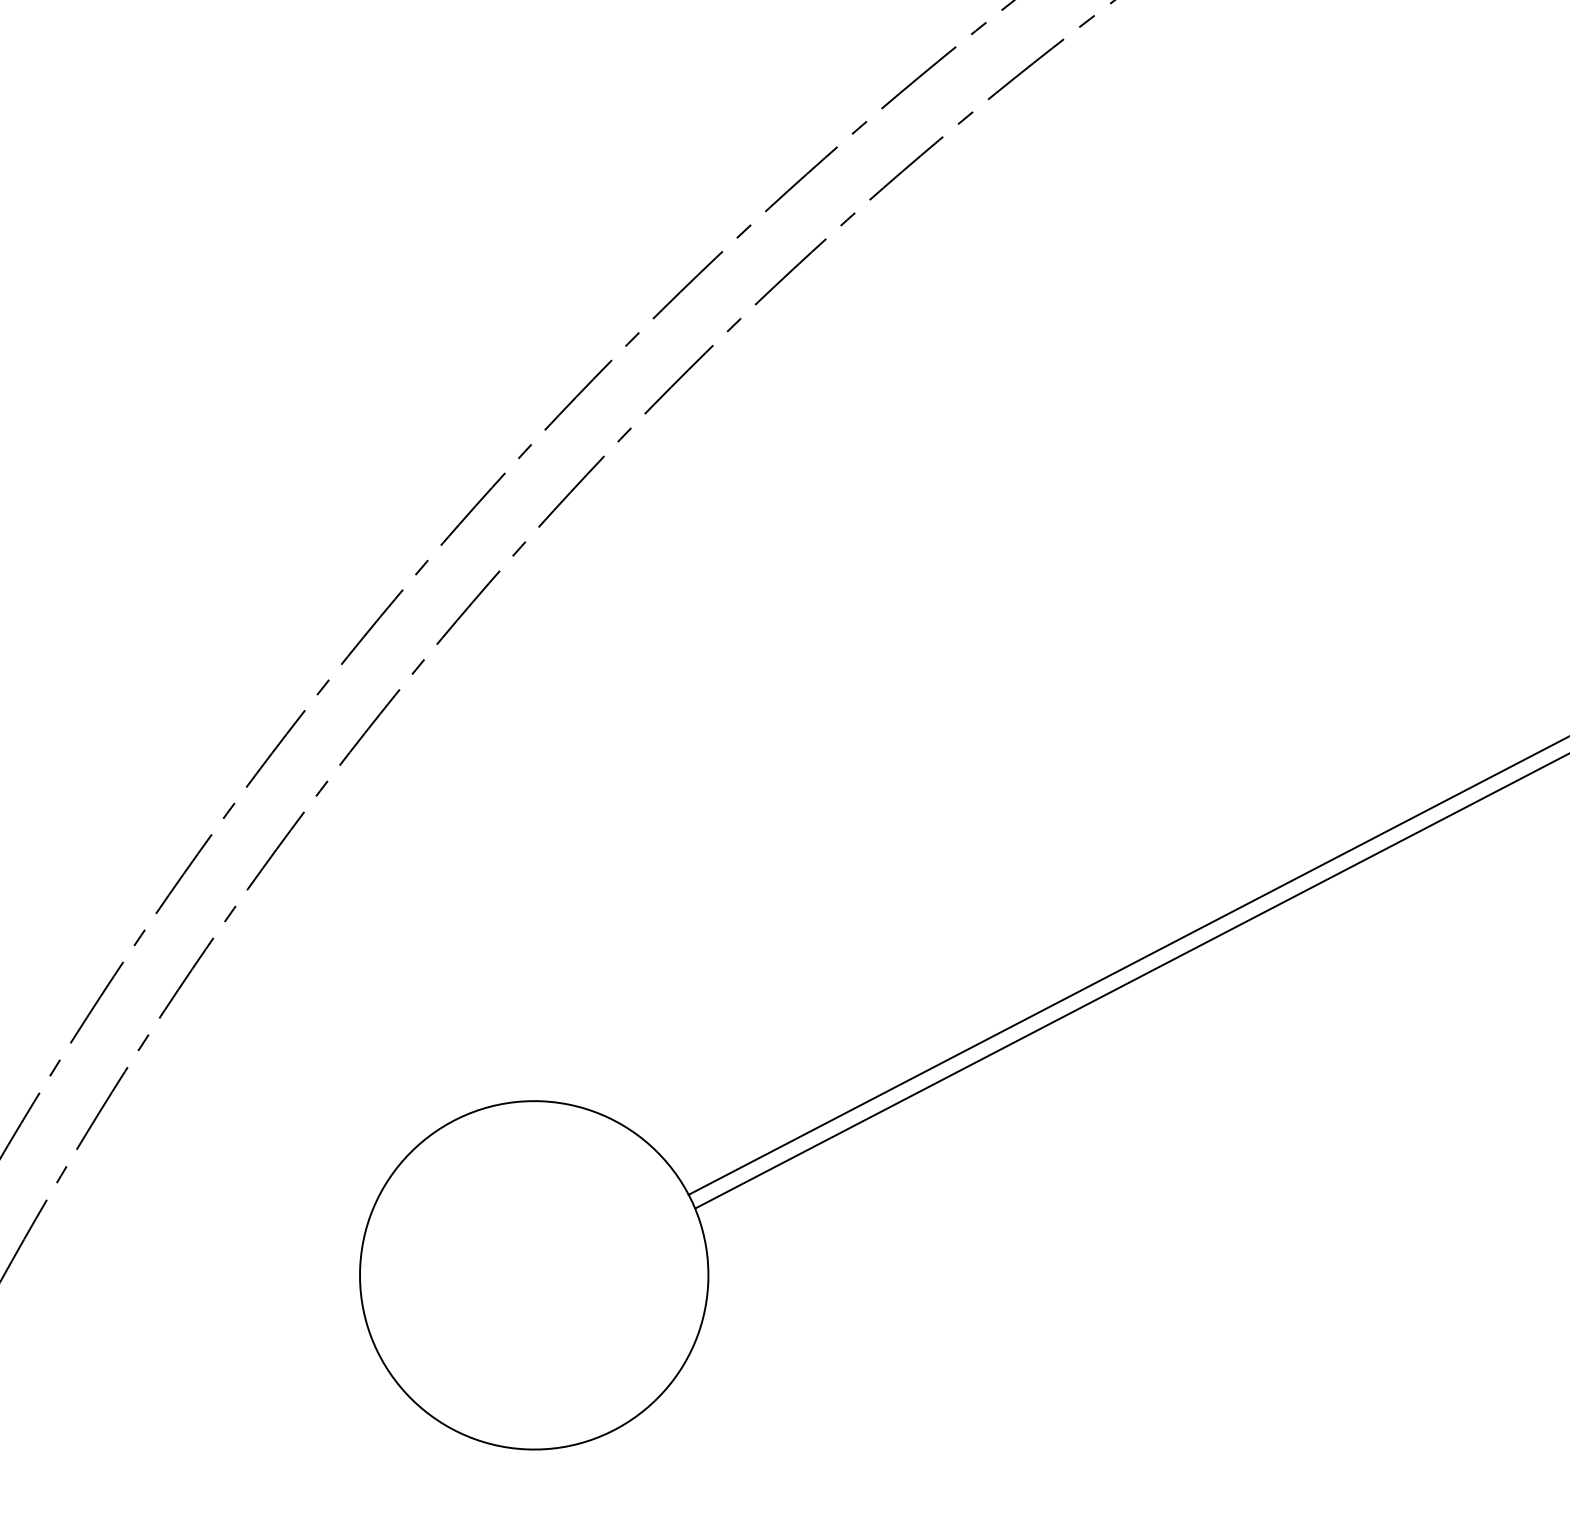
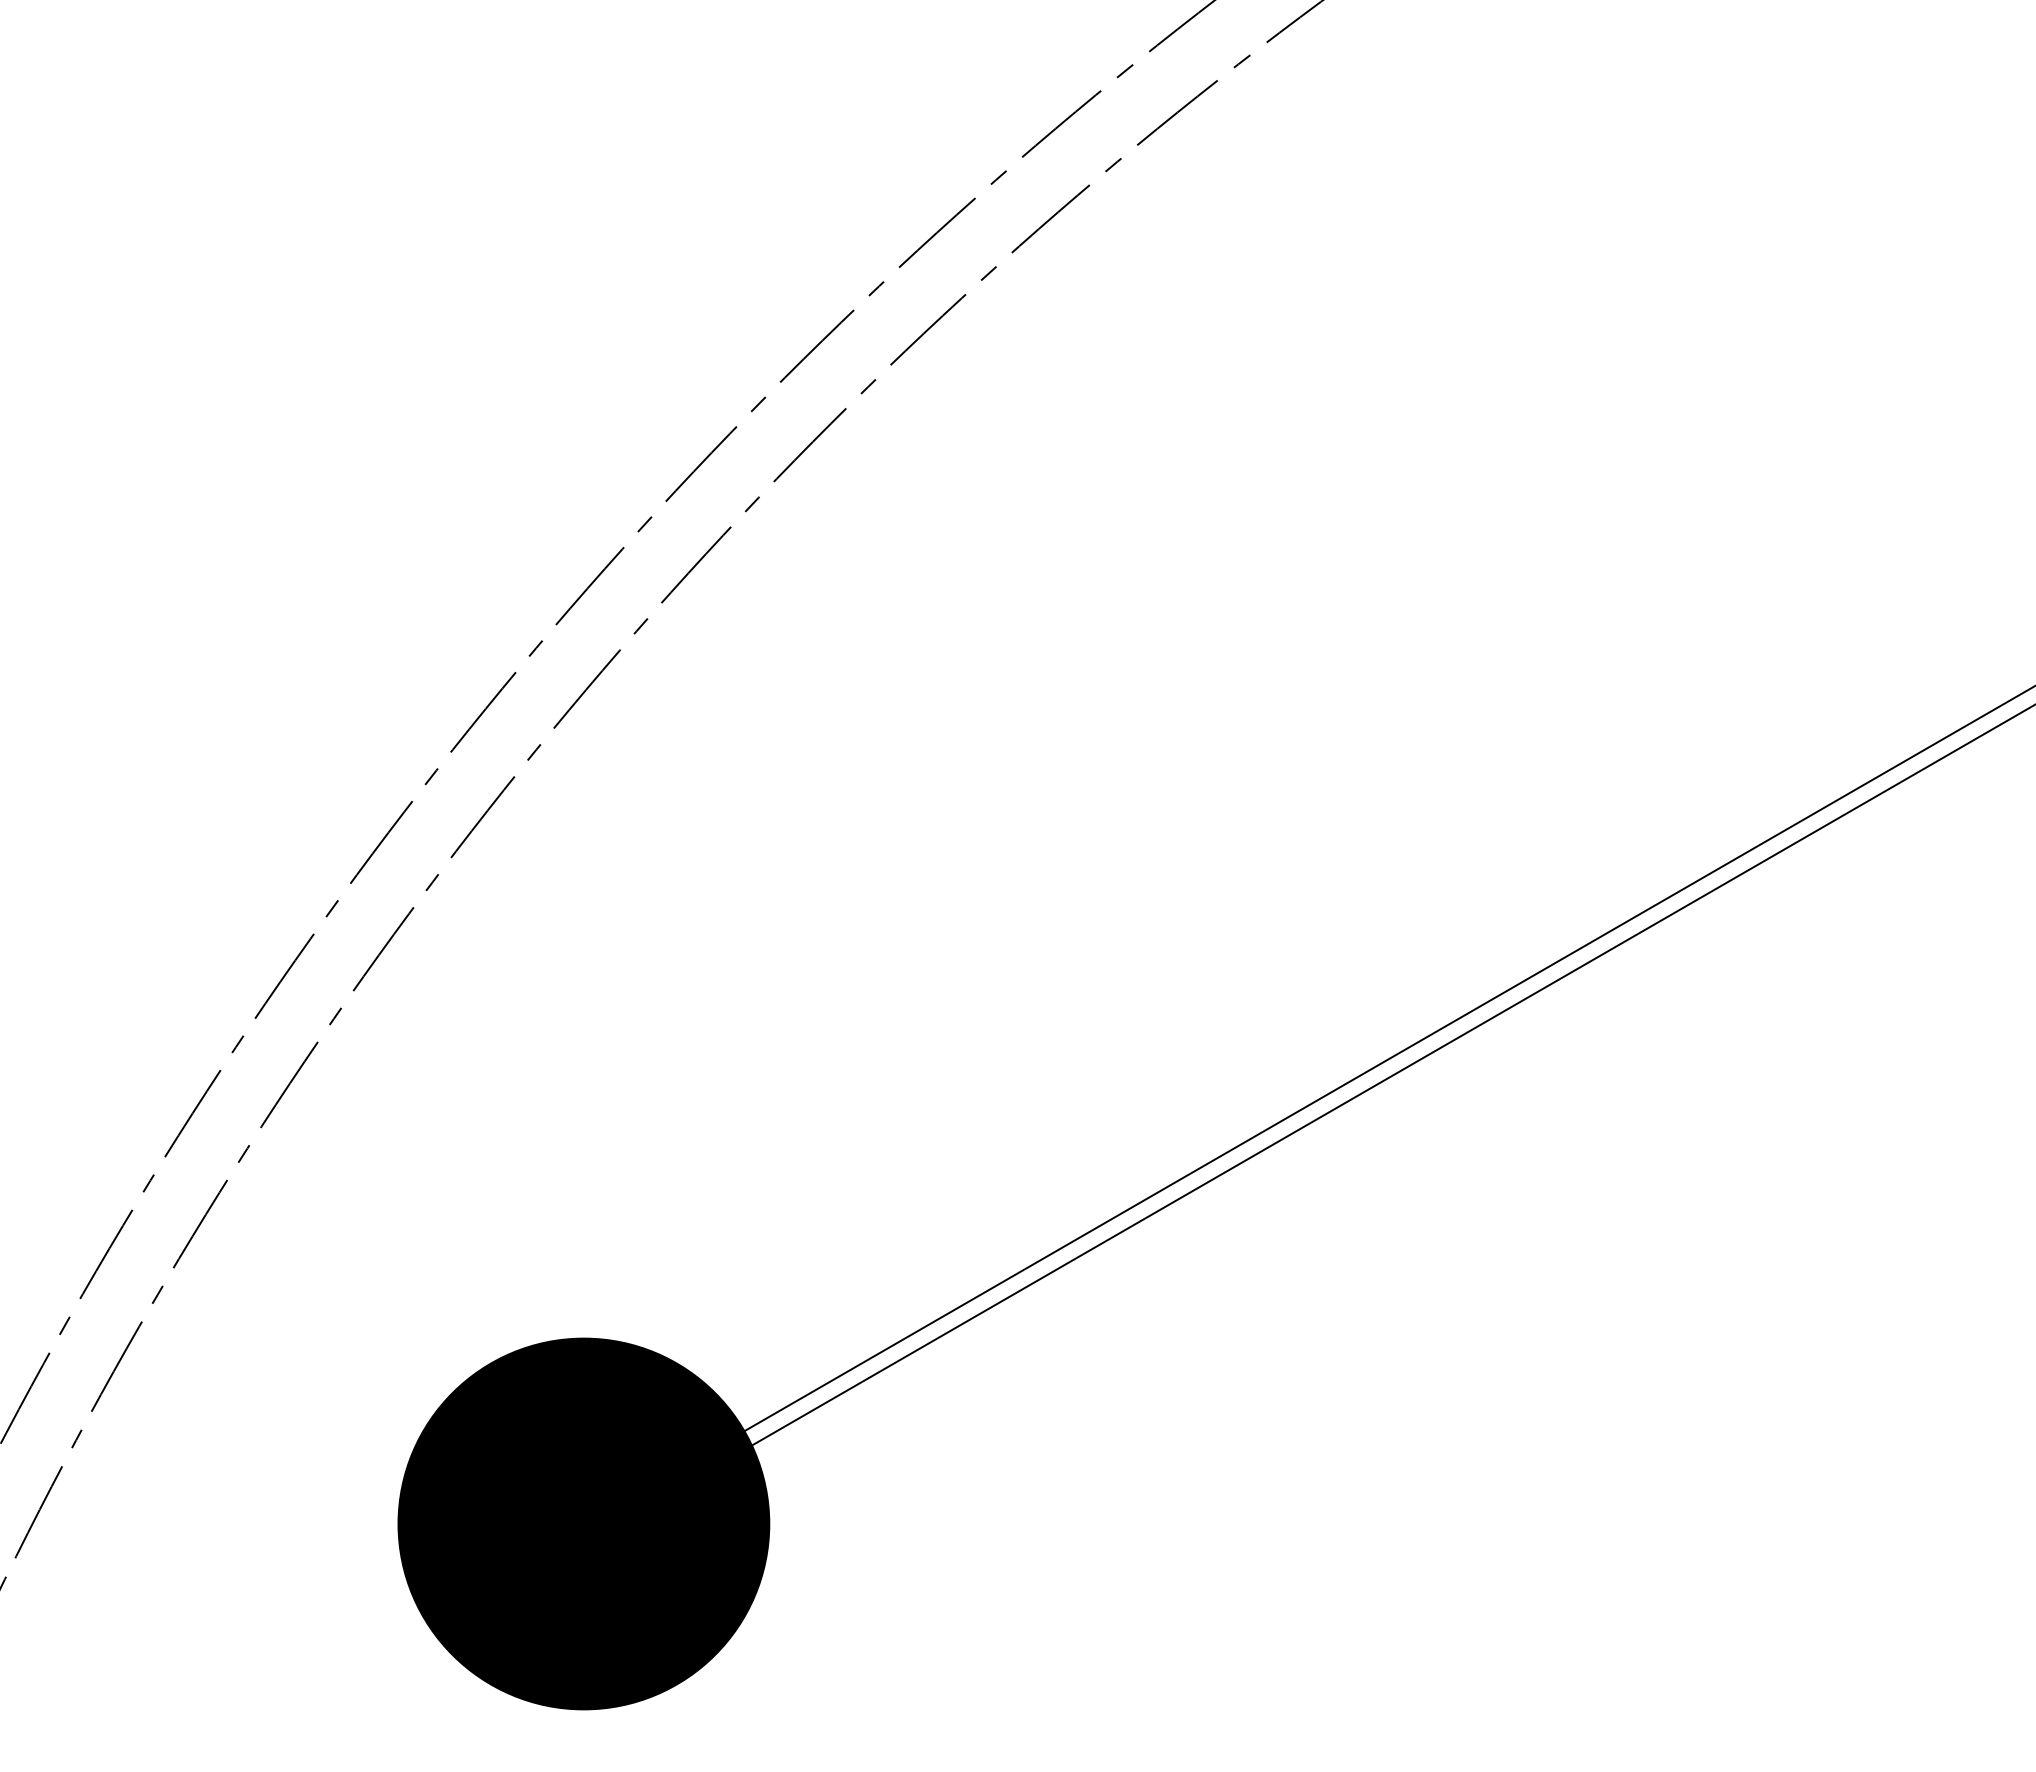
fill: (533, 1274) -> (583, 1523), added

